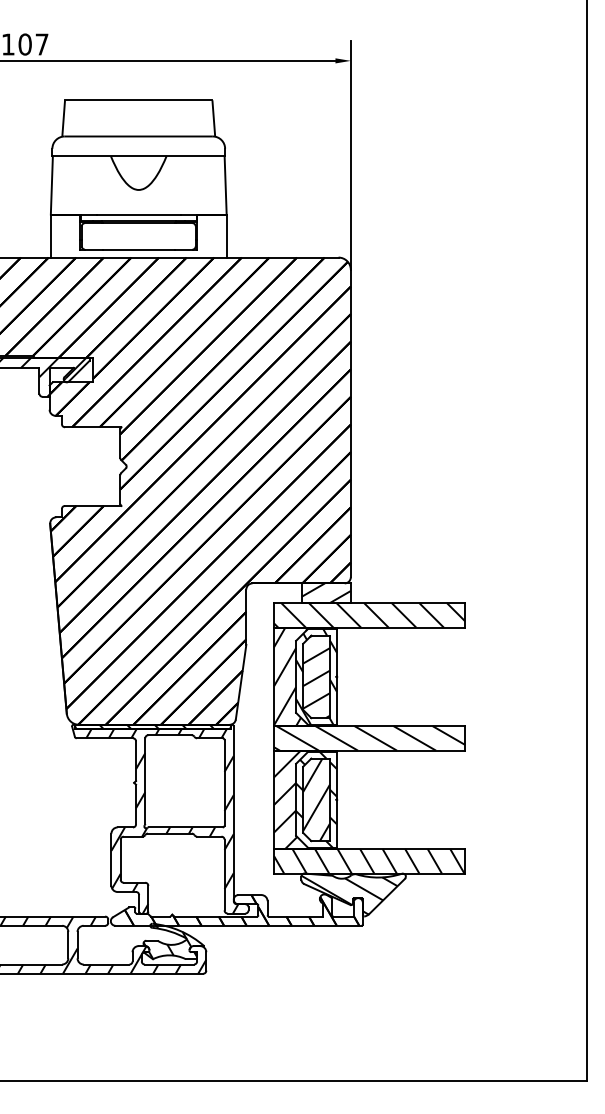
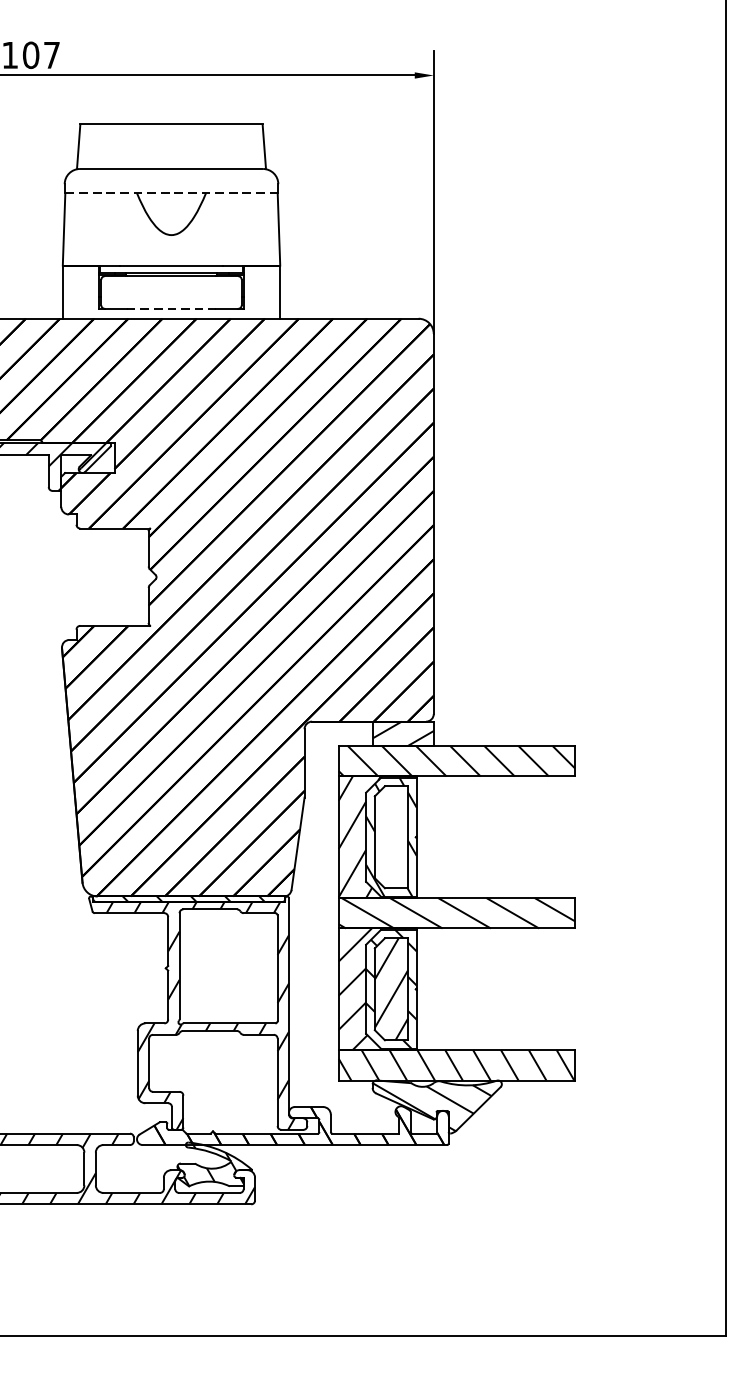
line: (138, 156) -> (171, 193), solid -> dashed
line: (139, 249) -> (172, 308), solid -> dashed
hatch: (316, 676) -> (391, 836), removed

